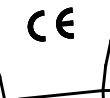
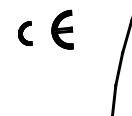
part: (36, 25) -> (25, 32), size x0.6

